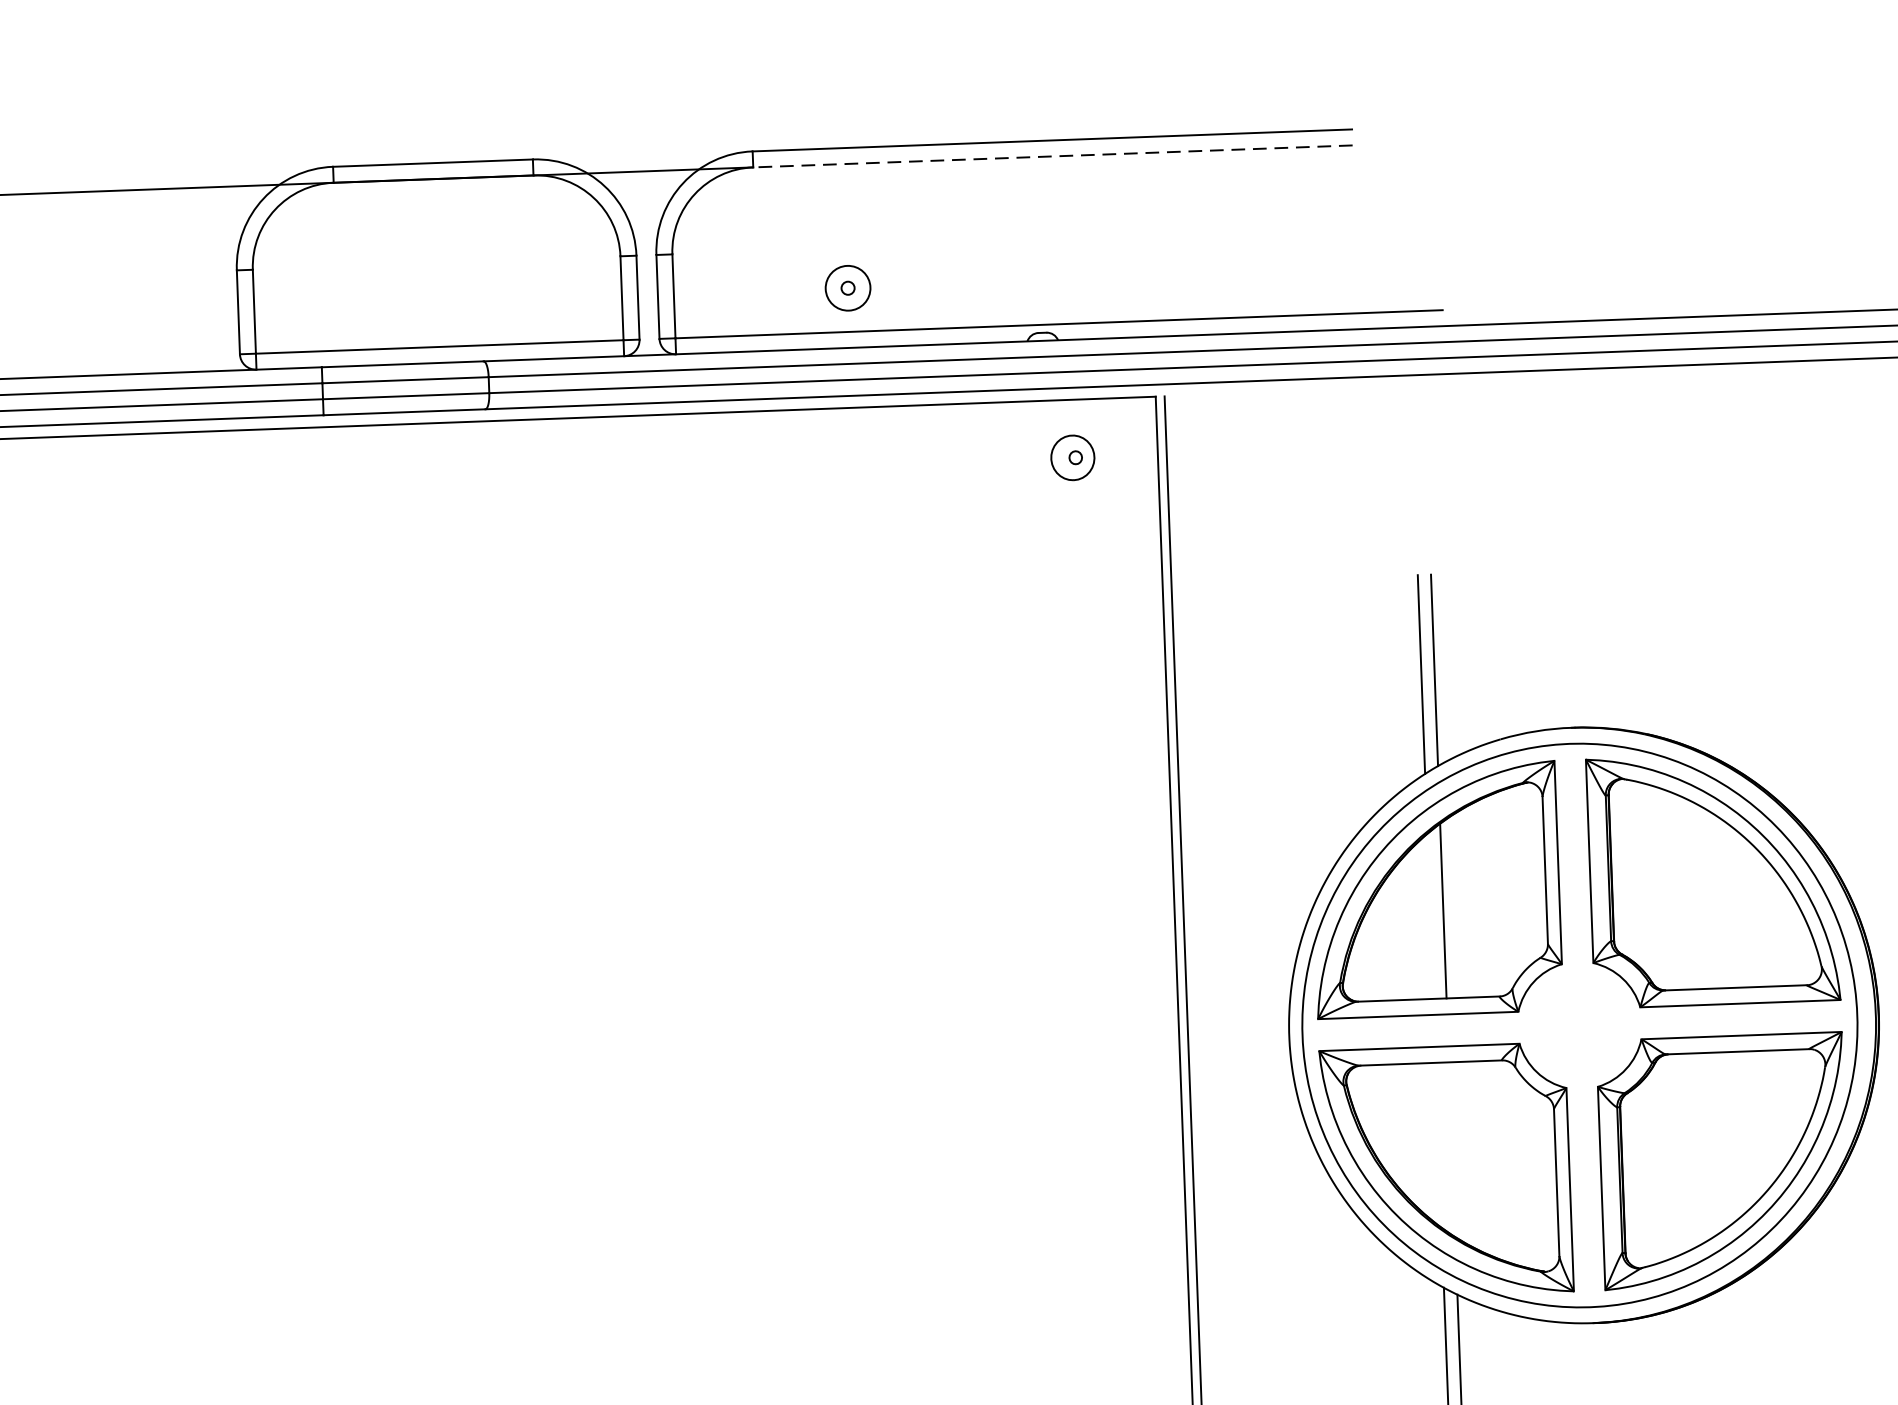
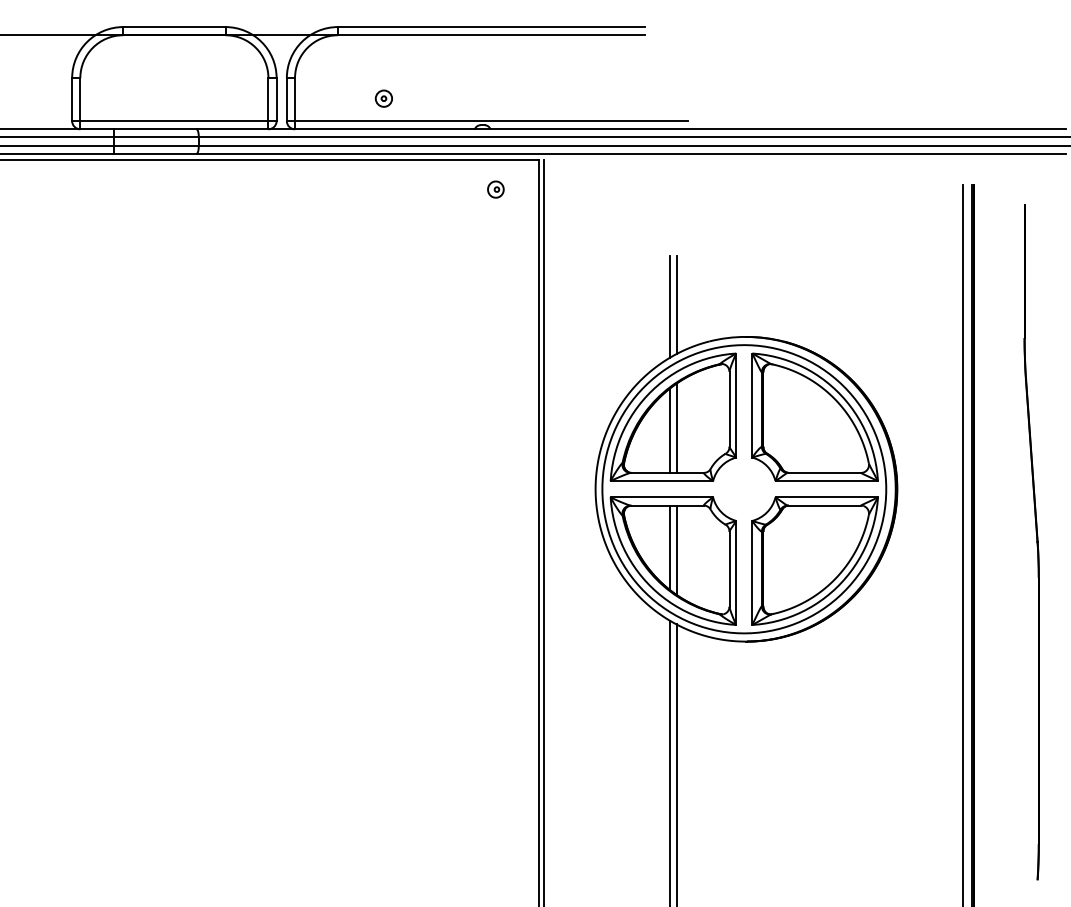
line: (1051, 156) -> (490, 35), dashed -> solid
part: (846, 287) -> (383, 98), size x0.71
part: (1072, 457) -> (495, 189), size x0.71
line: (1429, 916) -> (669, 430), added
line: (1437, 1144) -> (669, 547), added
line: (1451, 1150) -> (676, 550), added

